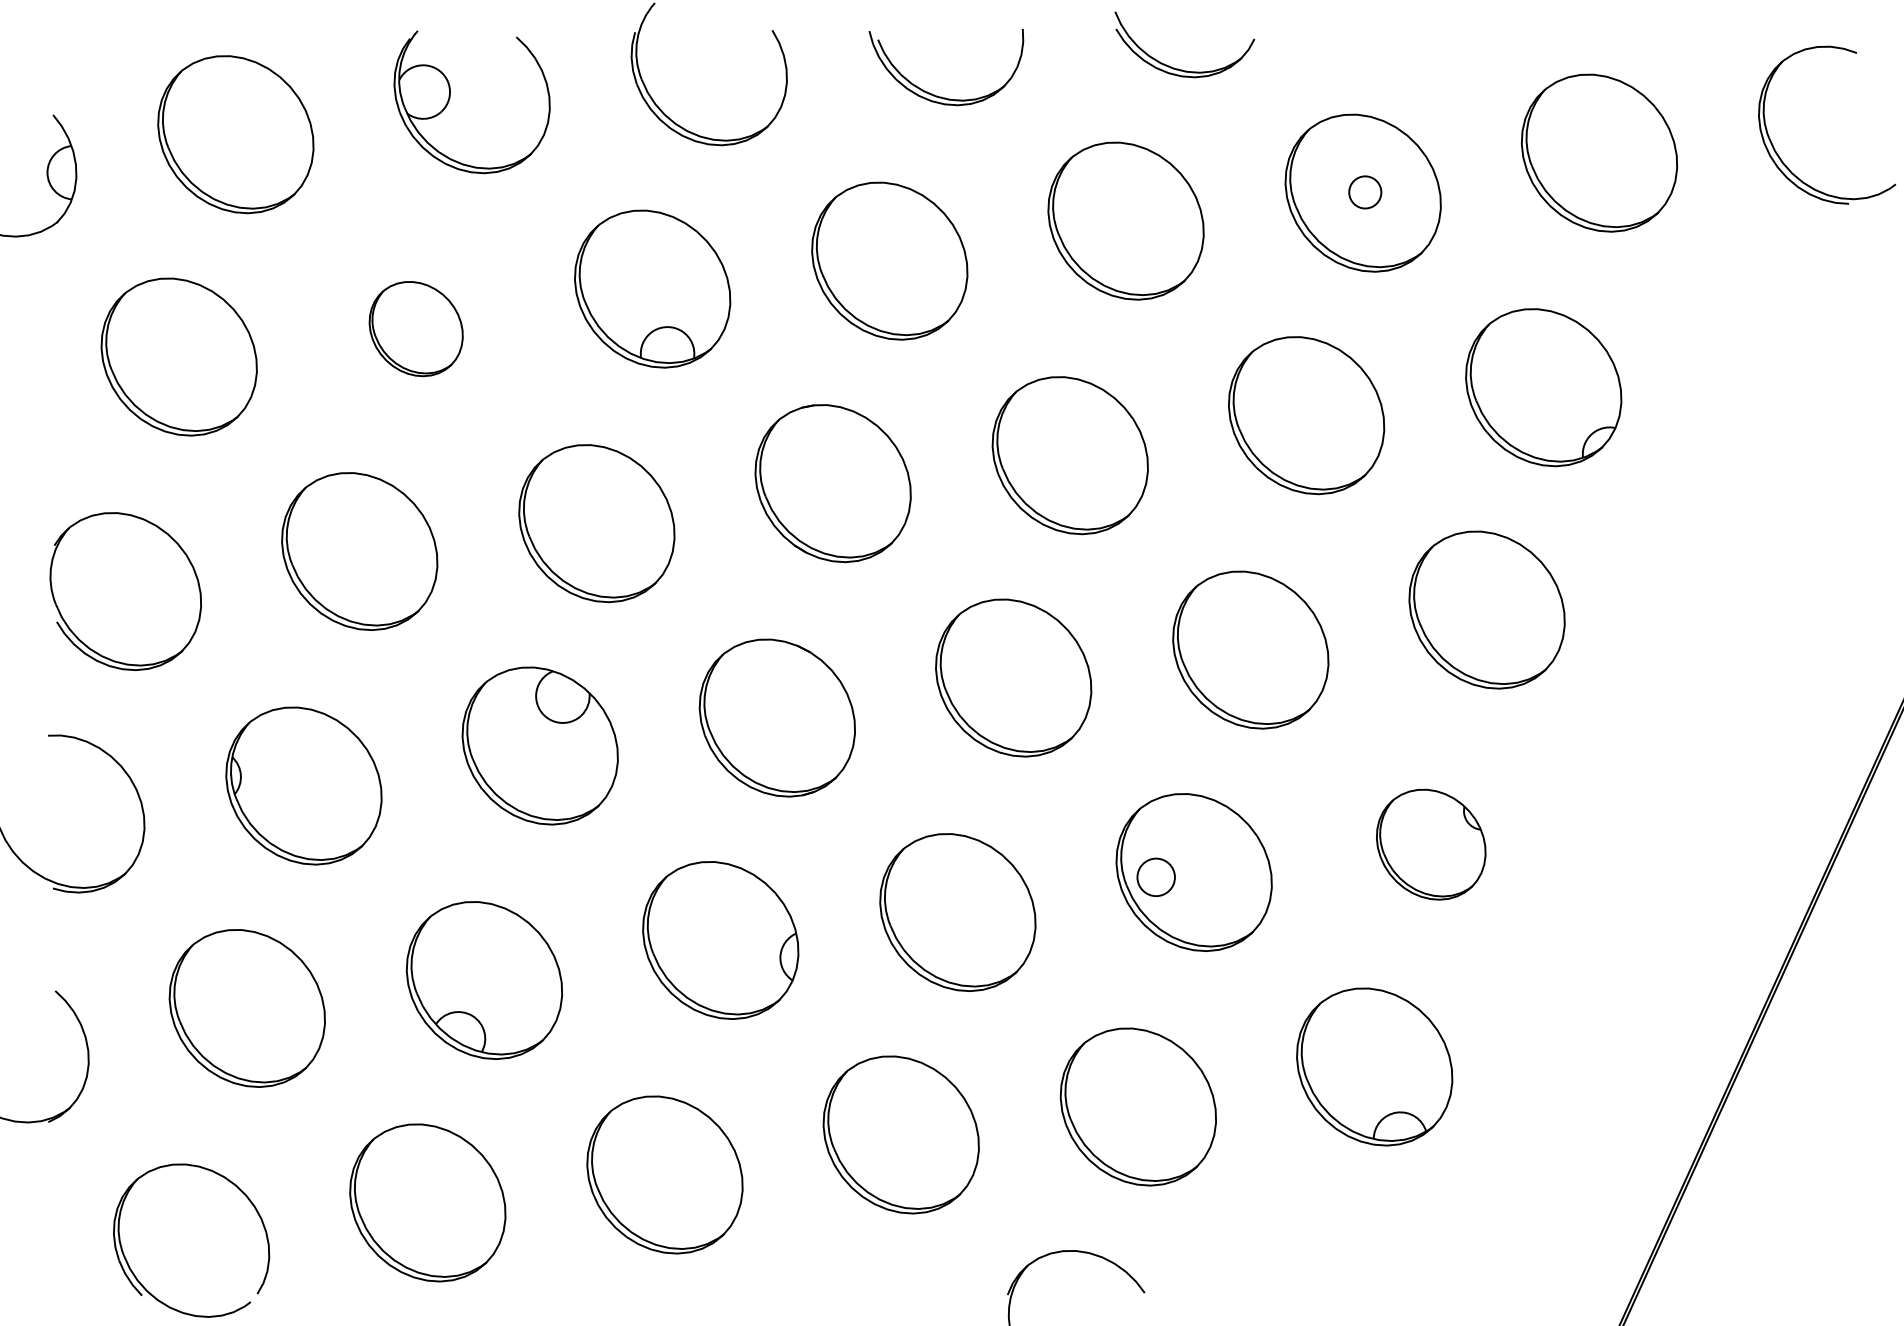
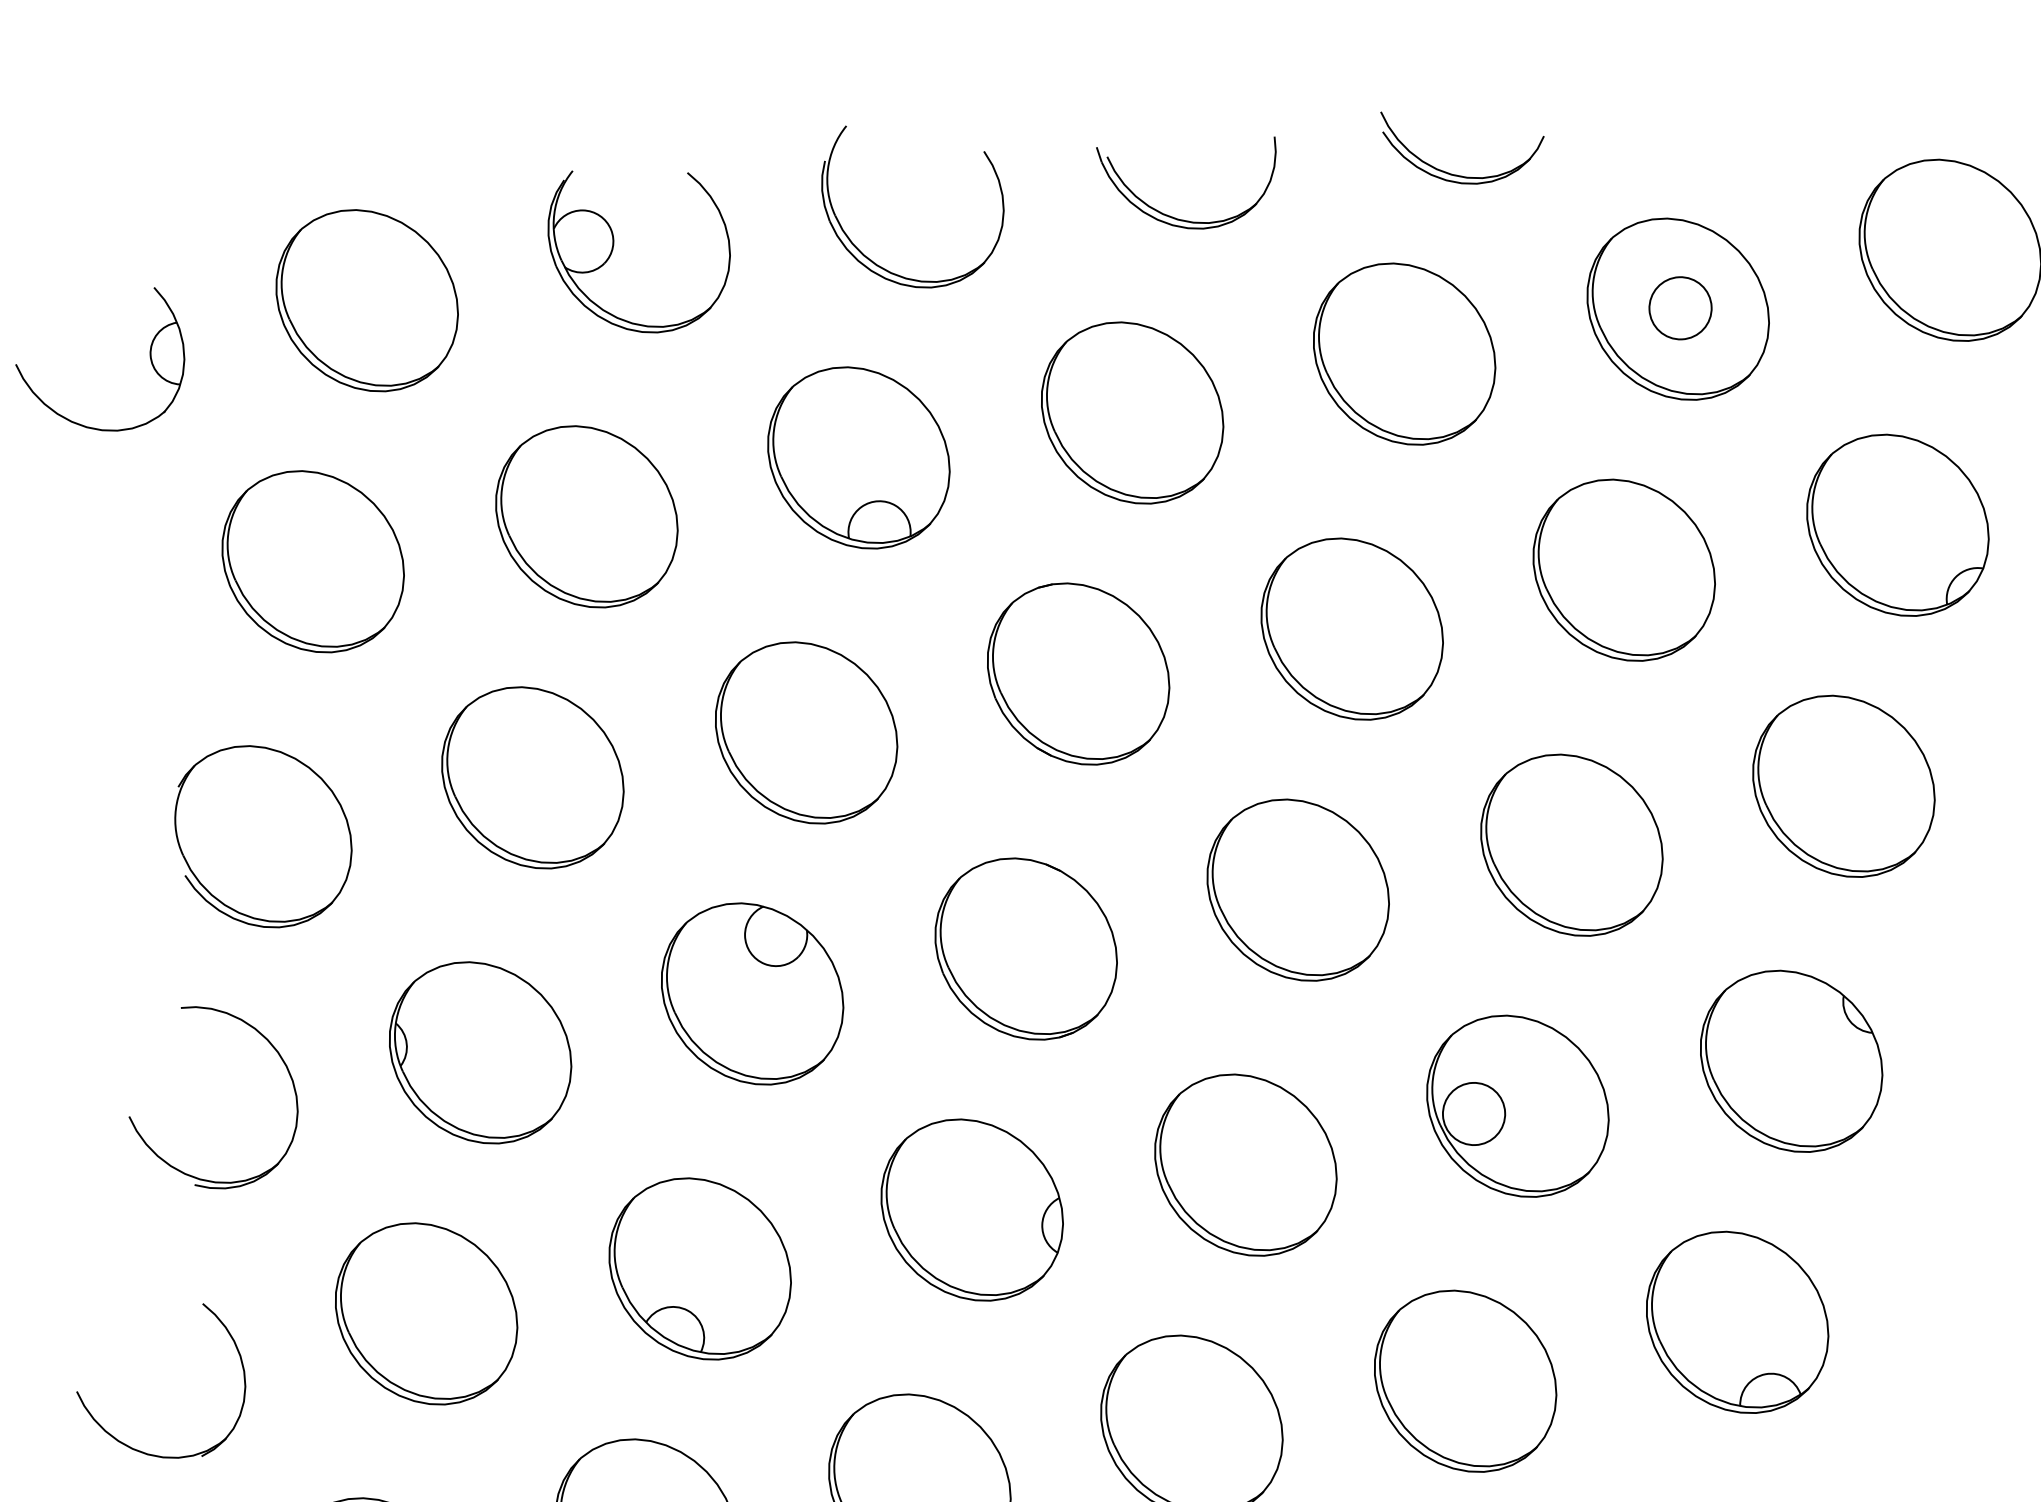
circle: (1365, 192) -> (1680, 308), size x1.67
part: (415, 328) -> (585, 516), size x1.67
part: (1430, 844) -> (1790, 1061), size x1.43
circle: (1156, 877) -> (1474, 1114), size x1.43

